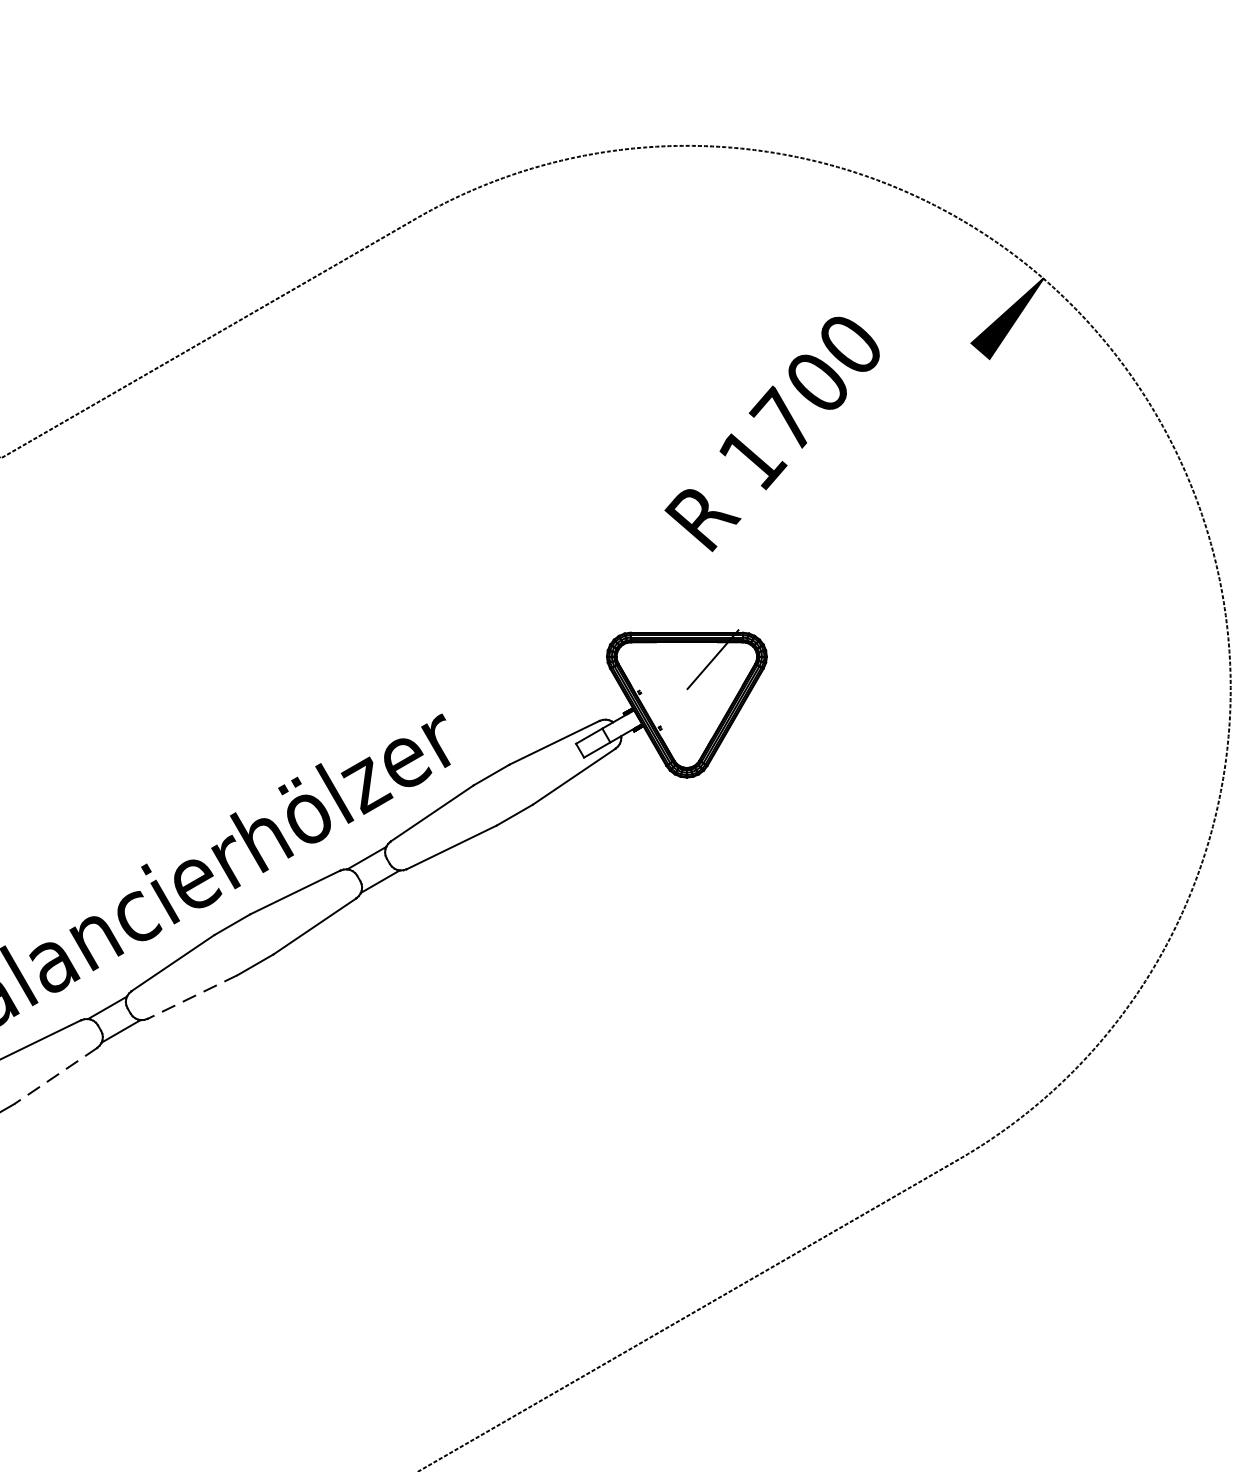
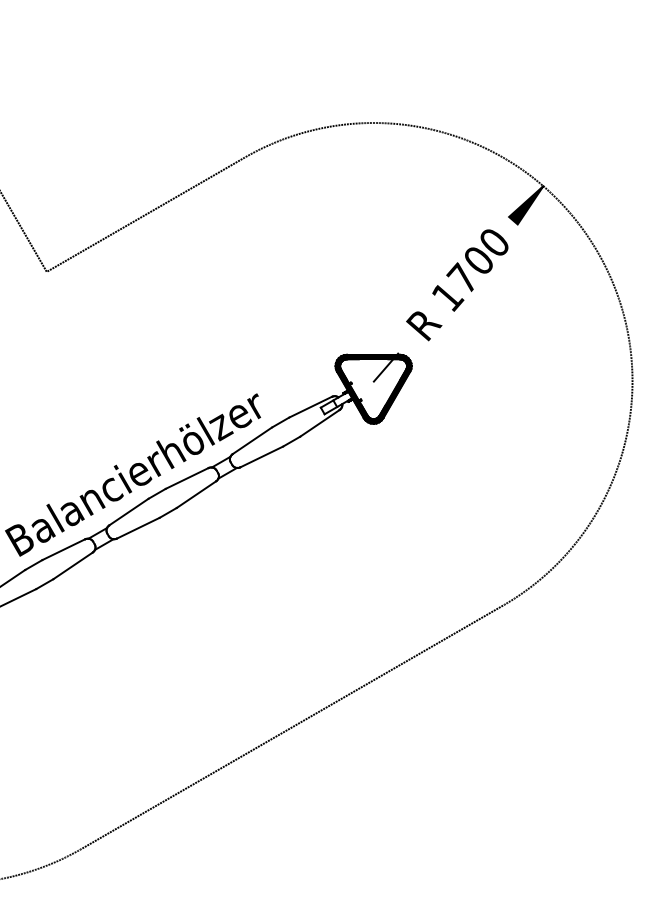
text: (772, 434) -> (457, 285), moved
line: (193, 997) -> (138, 528), dashed -> solid
line: (56, 1075) -> (73, 565), dashed -> solid

